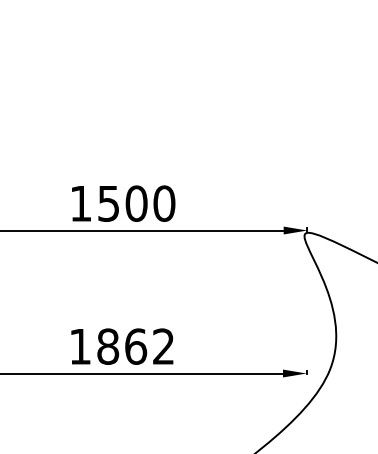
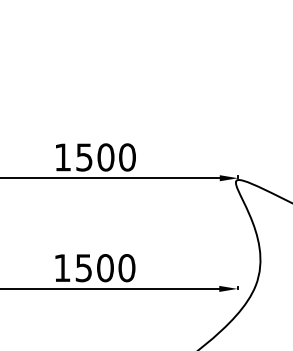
text: (135, 346) -> (105, 267), 1862 -> 1500

